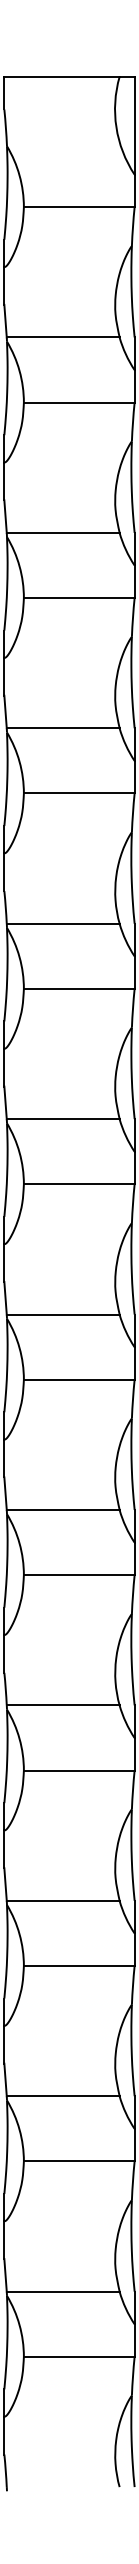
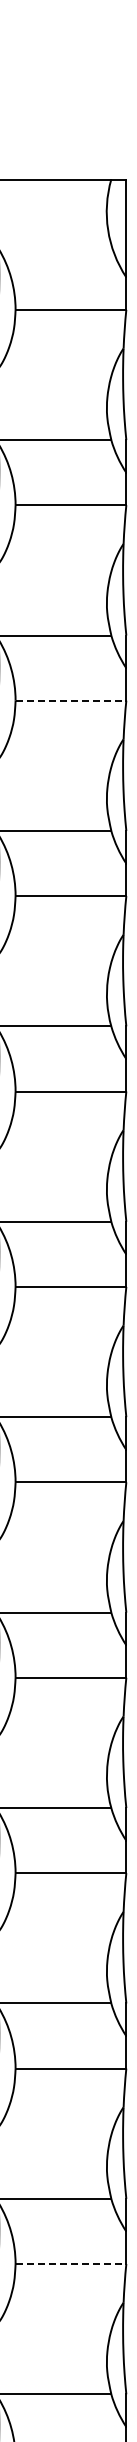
line: (79, 598) -> (71, 701), solid -> dashed
line: (79, 2161) -> (71, 2264), solid -> dashed

